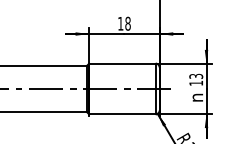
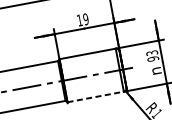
text: (127, 23) -> (85, 19), 18 -> 19
text: (196, 82) -> (153, 58), 13 -> 93
line: (122, 114) -> (95, 97), solid -> dashed

